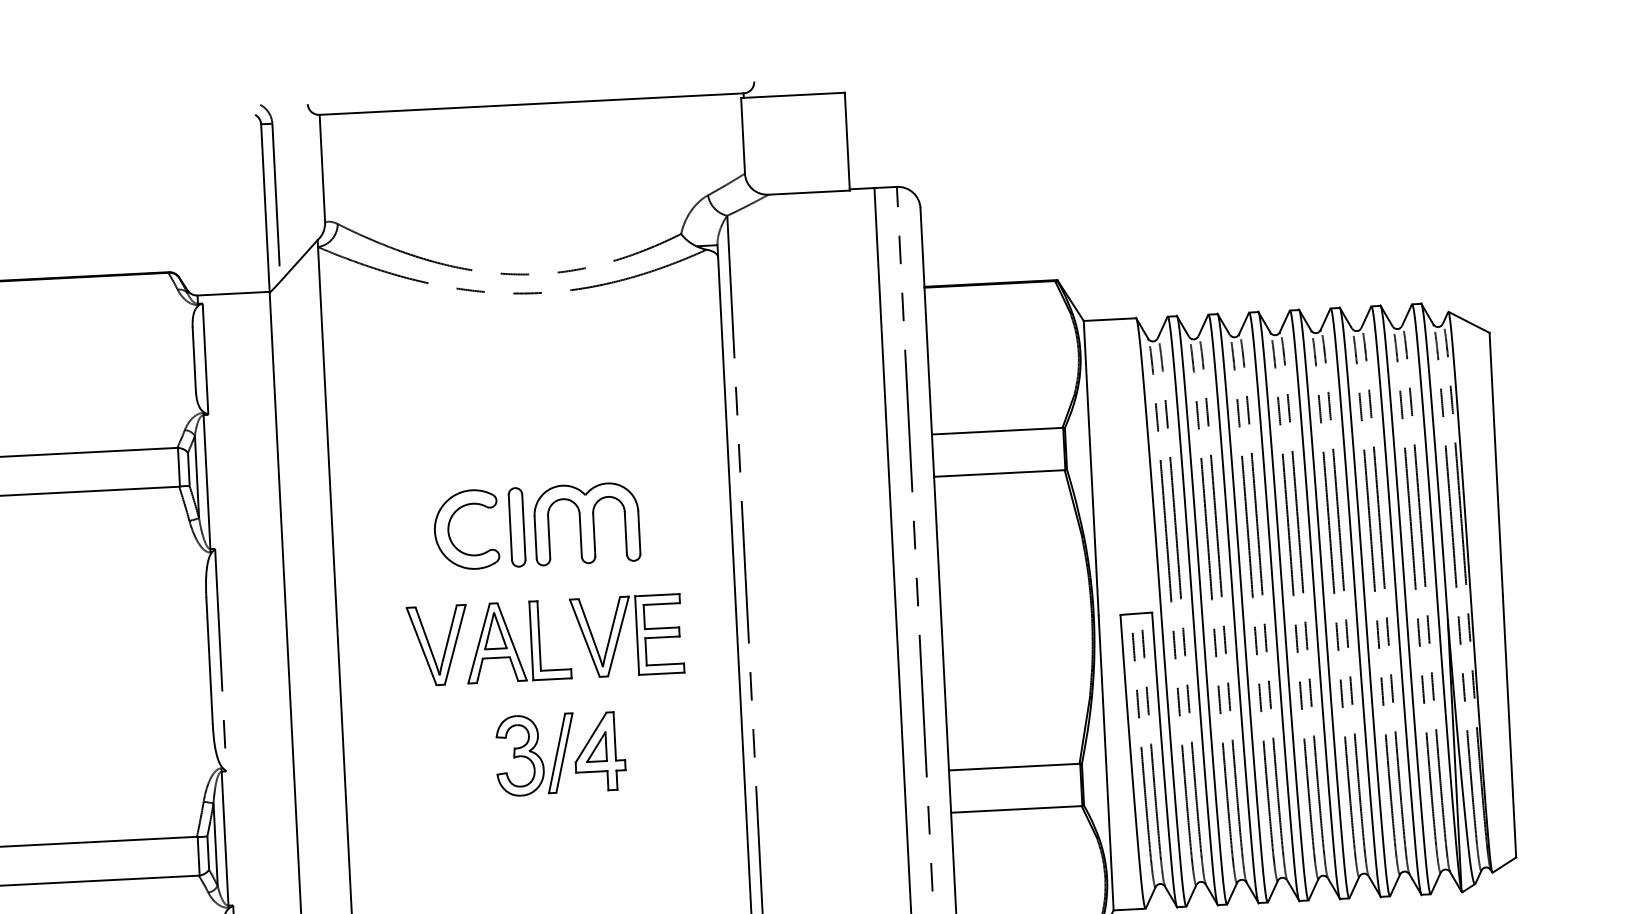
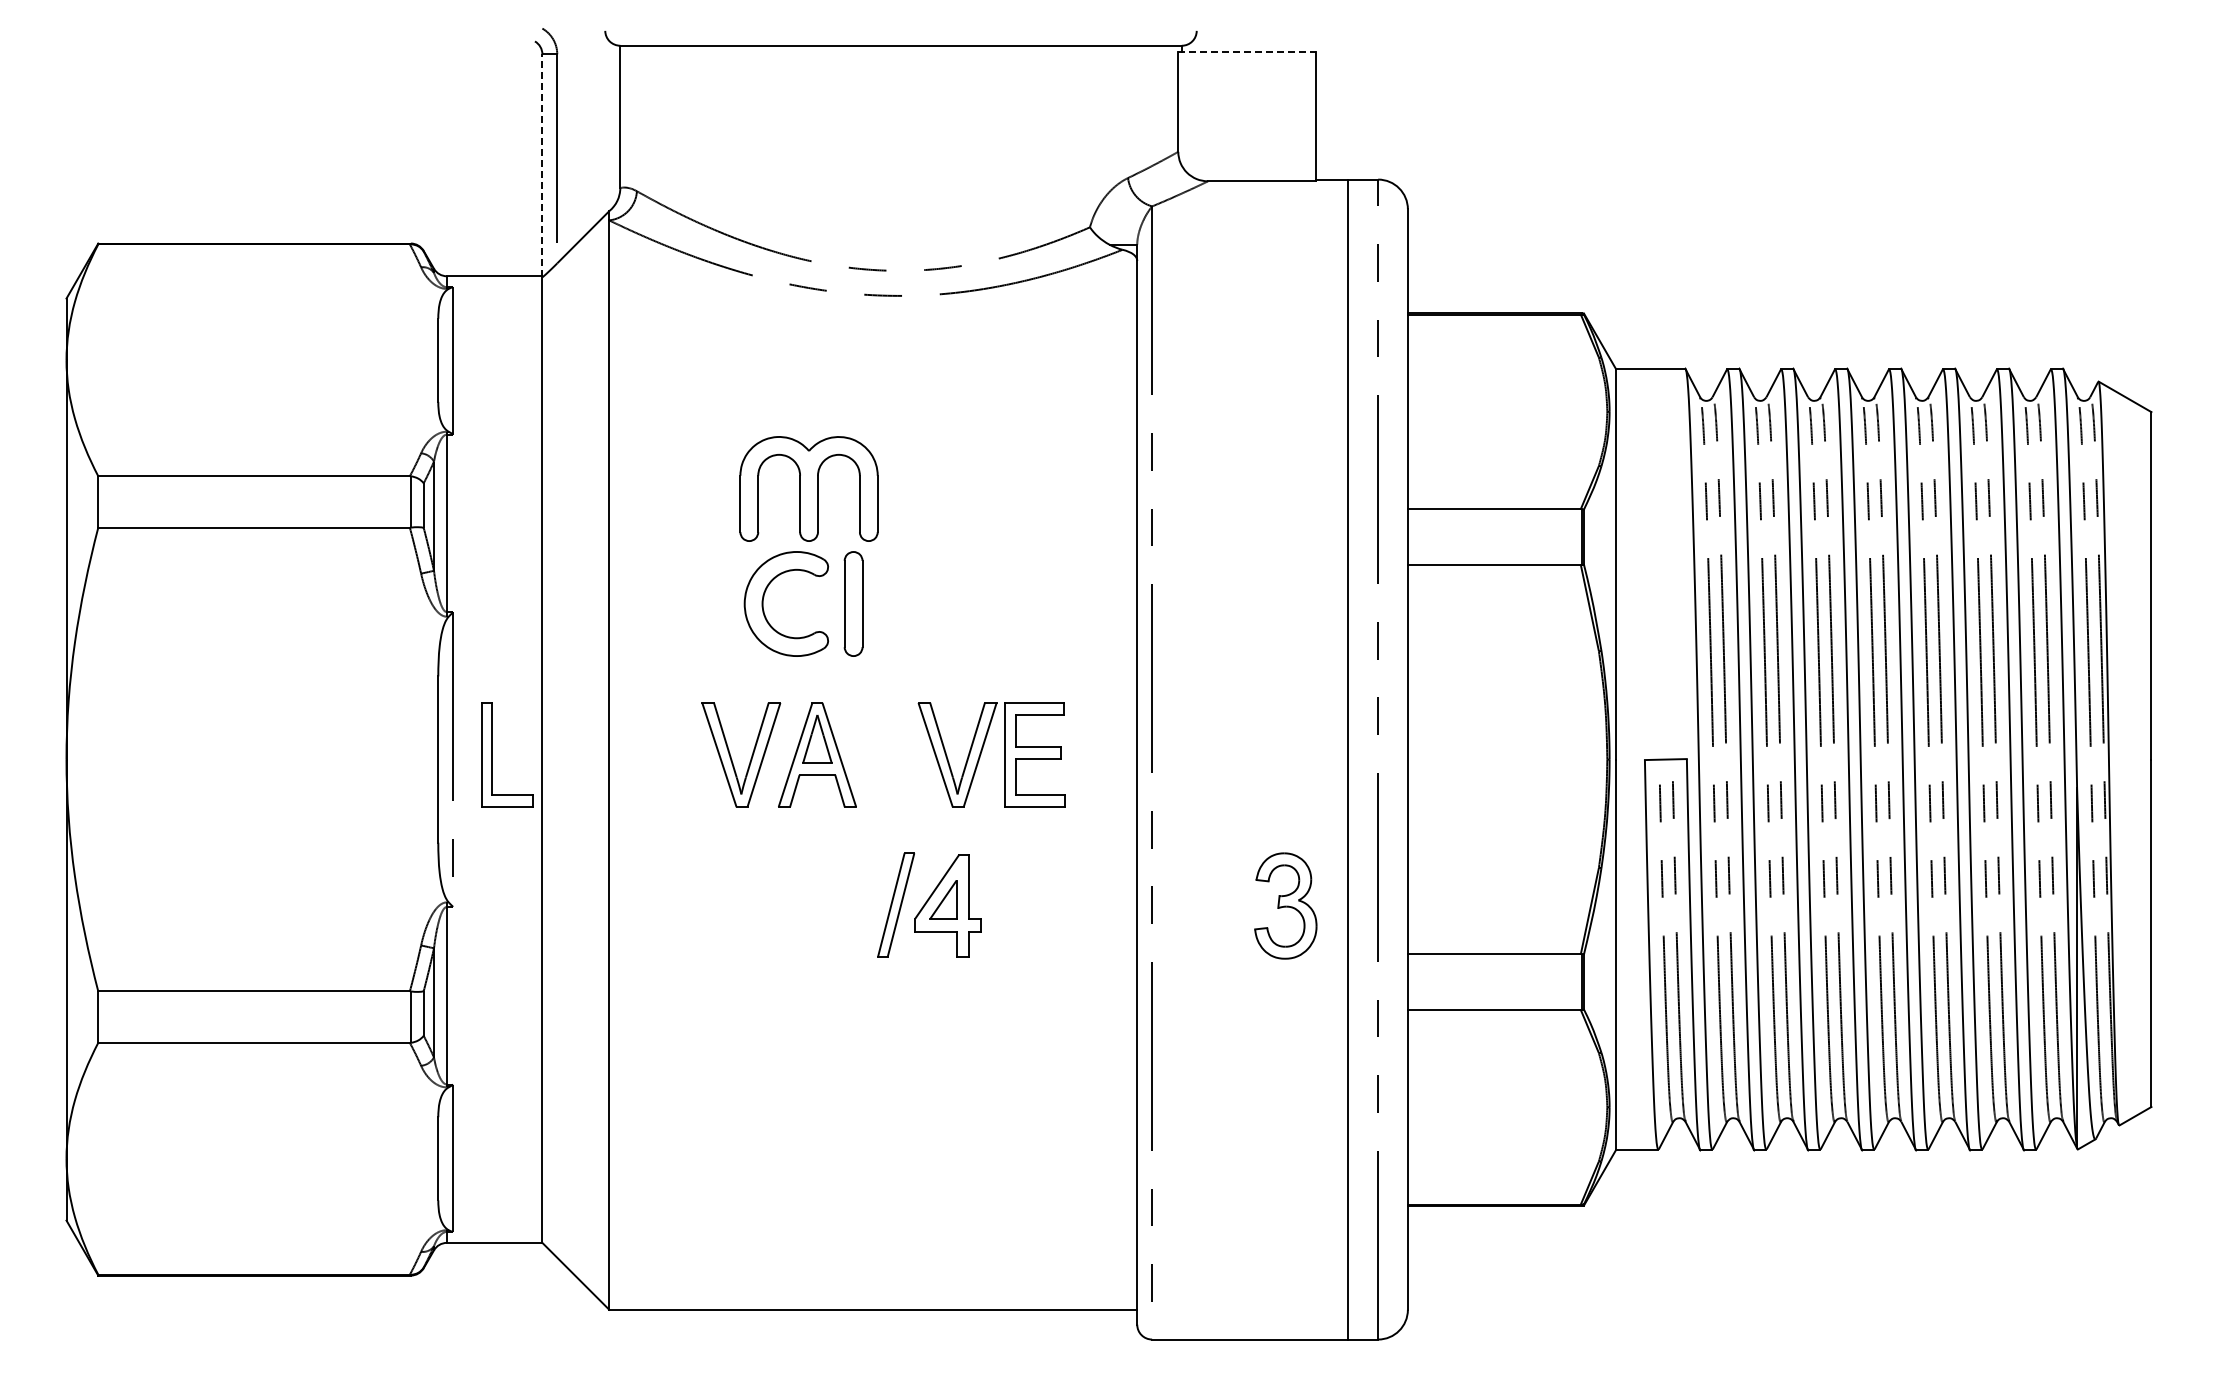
line: (793, 95) -> (1247, 51), solid -> dashed
line: (265, 208) -> (542, 165), solid -> dashed
part: (586, 523) -> (808, 488), moved
part: (539, 640) -> (492, 754), moved
part: (519, 755) -> (1285, 905), moved

